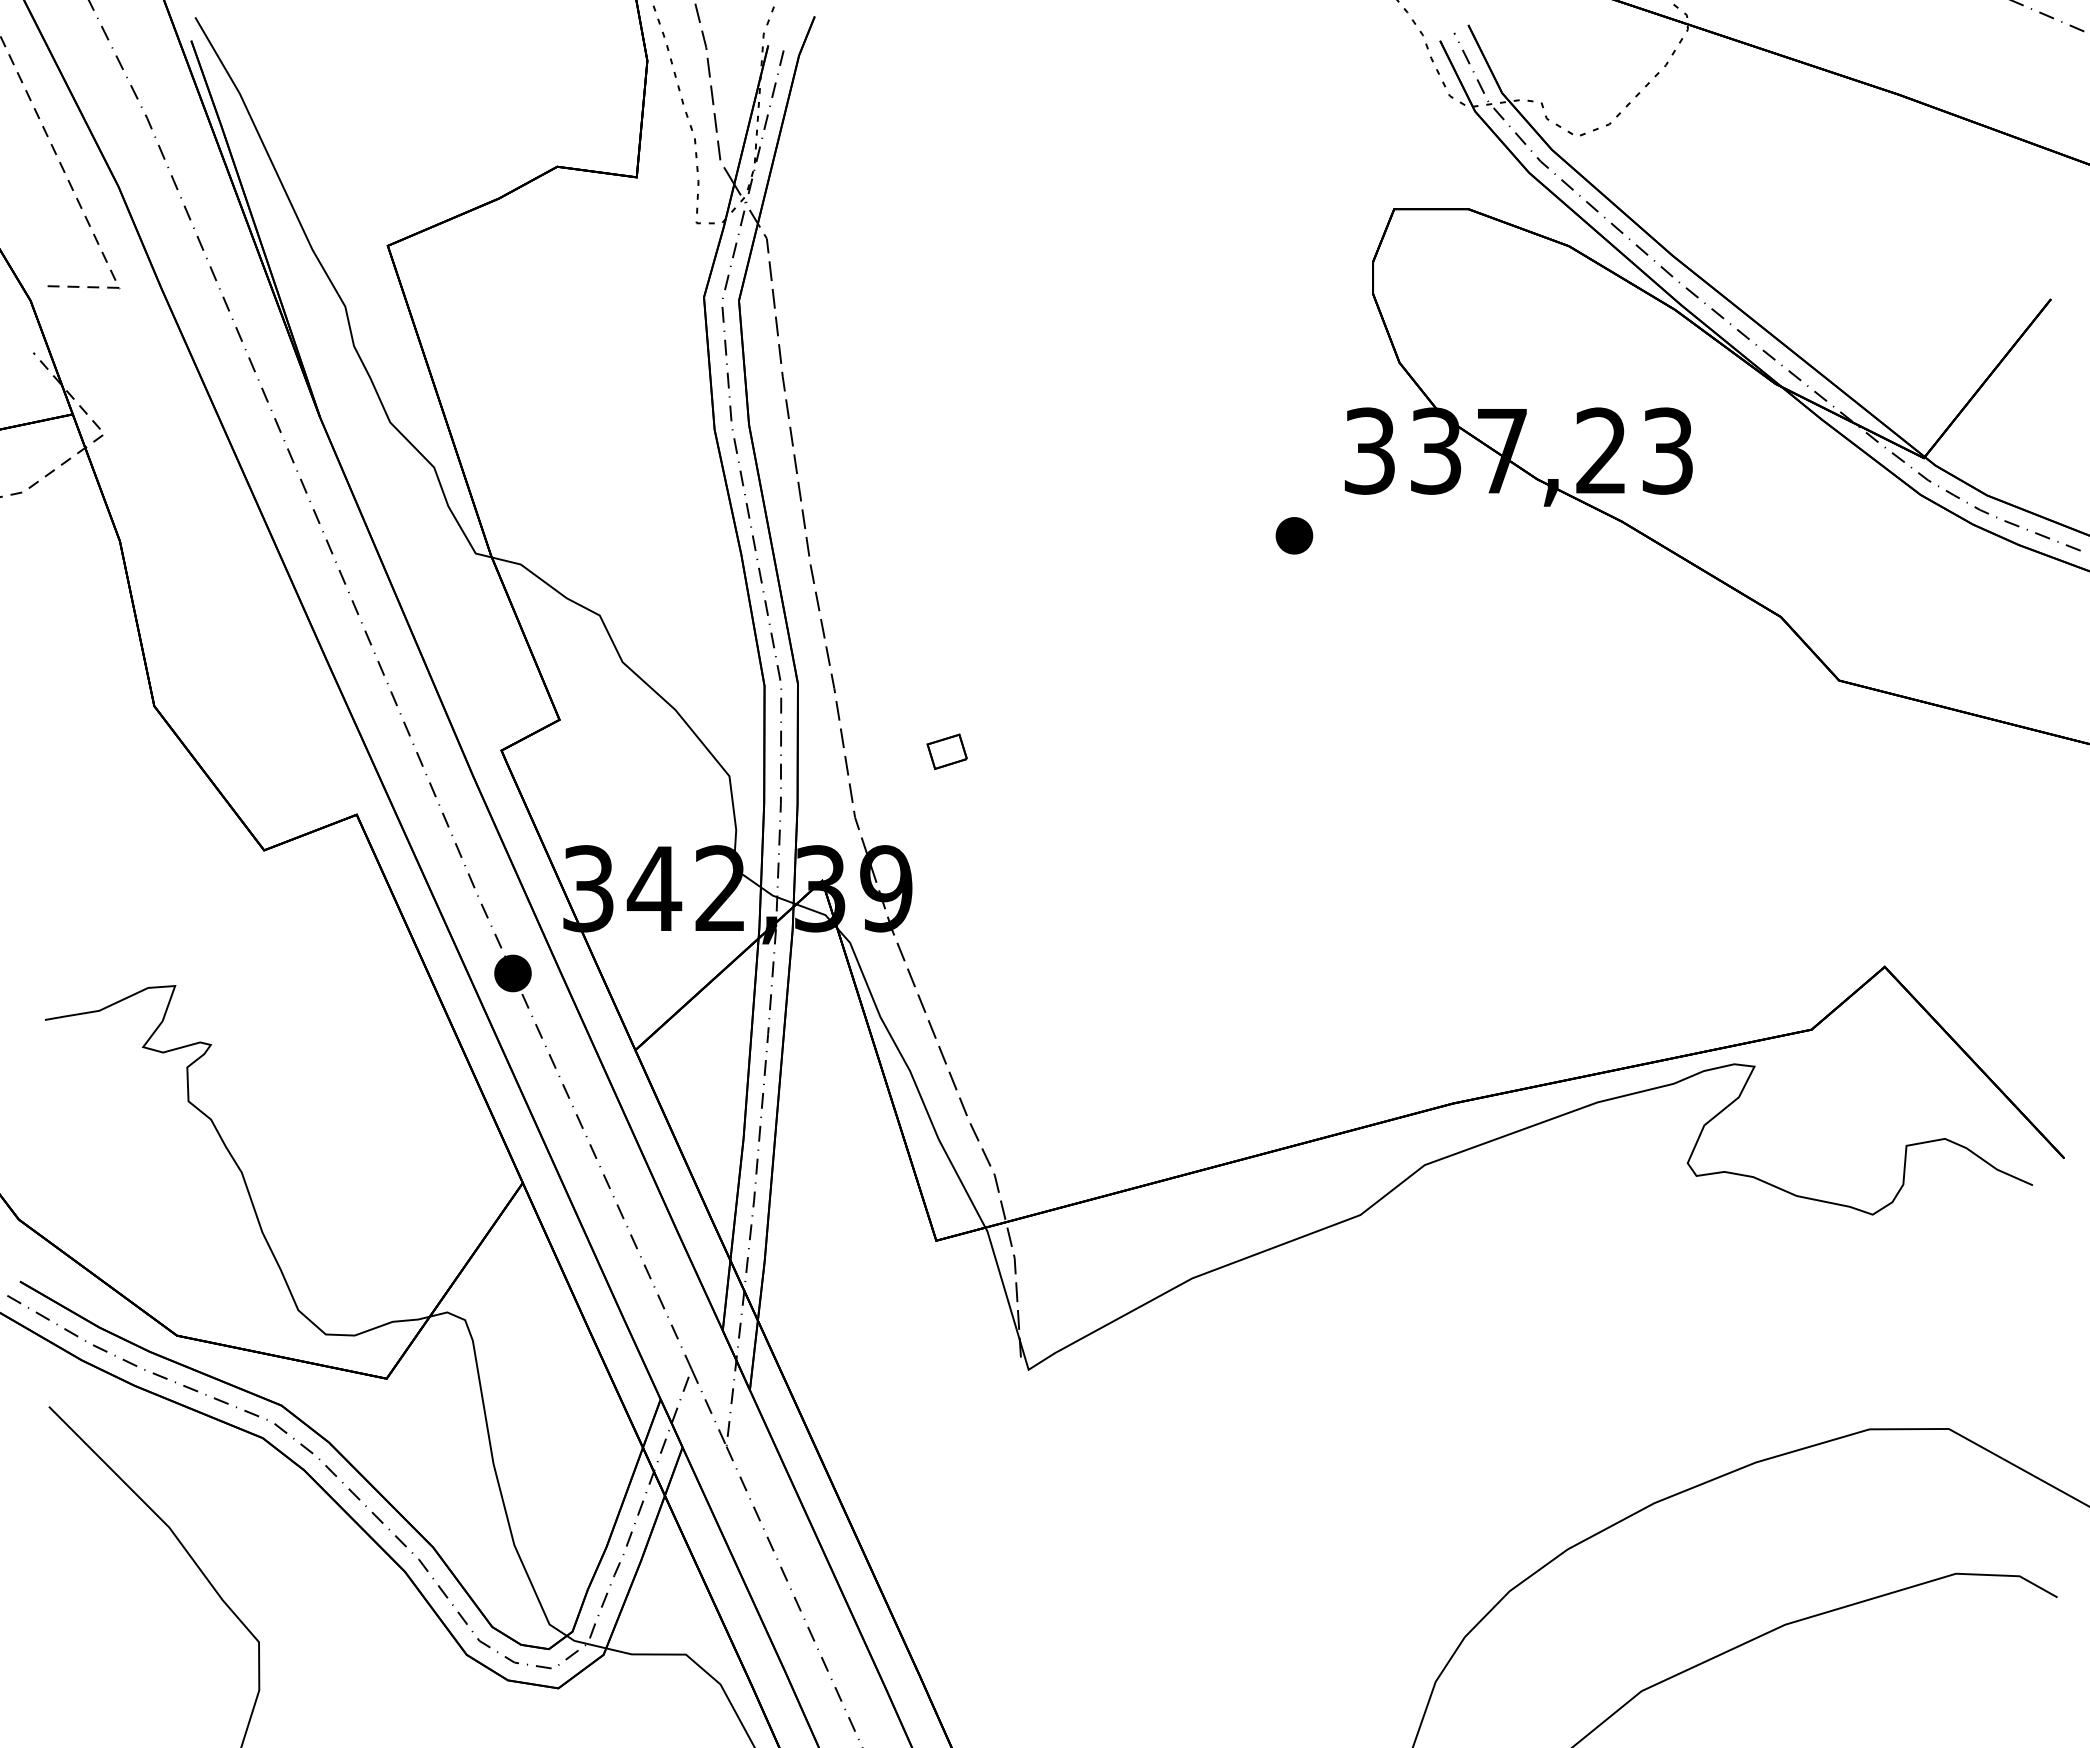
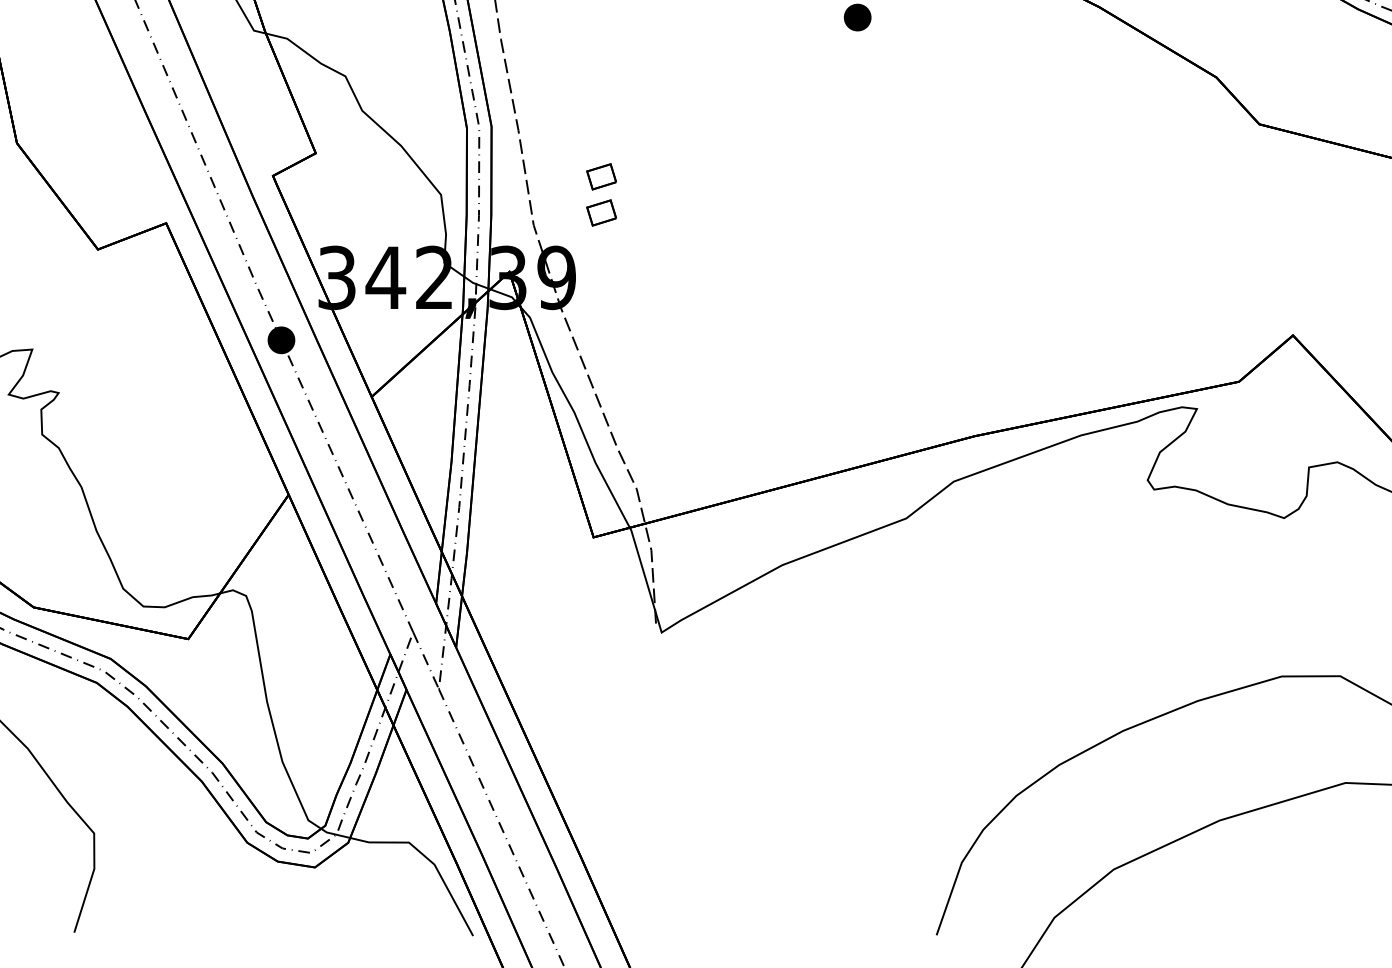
part: (946, 800) -> (601, 212), added

